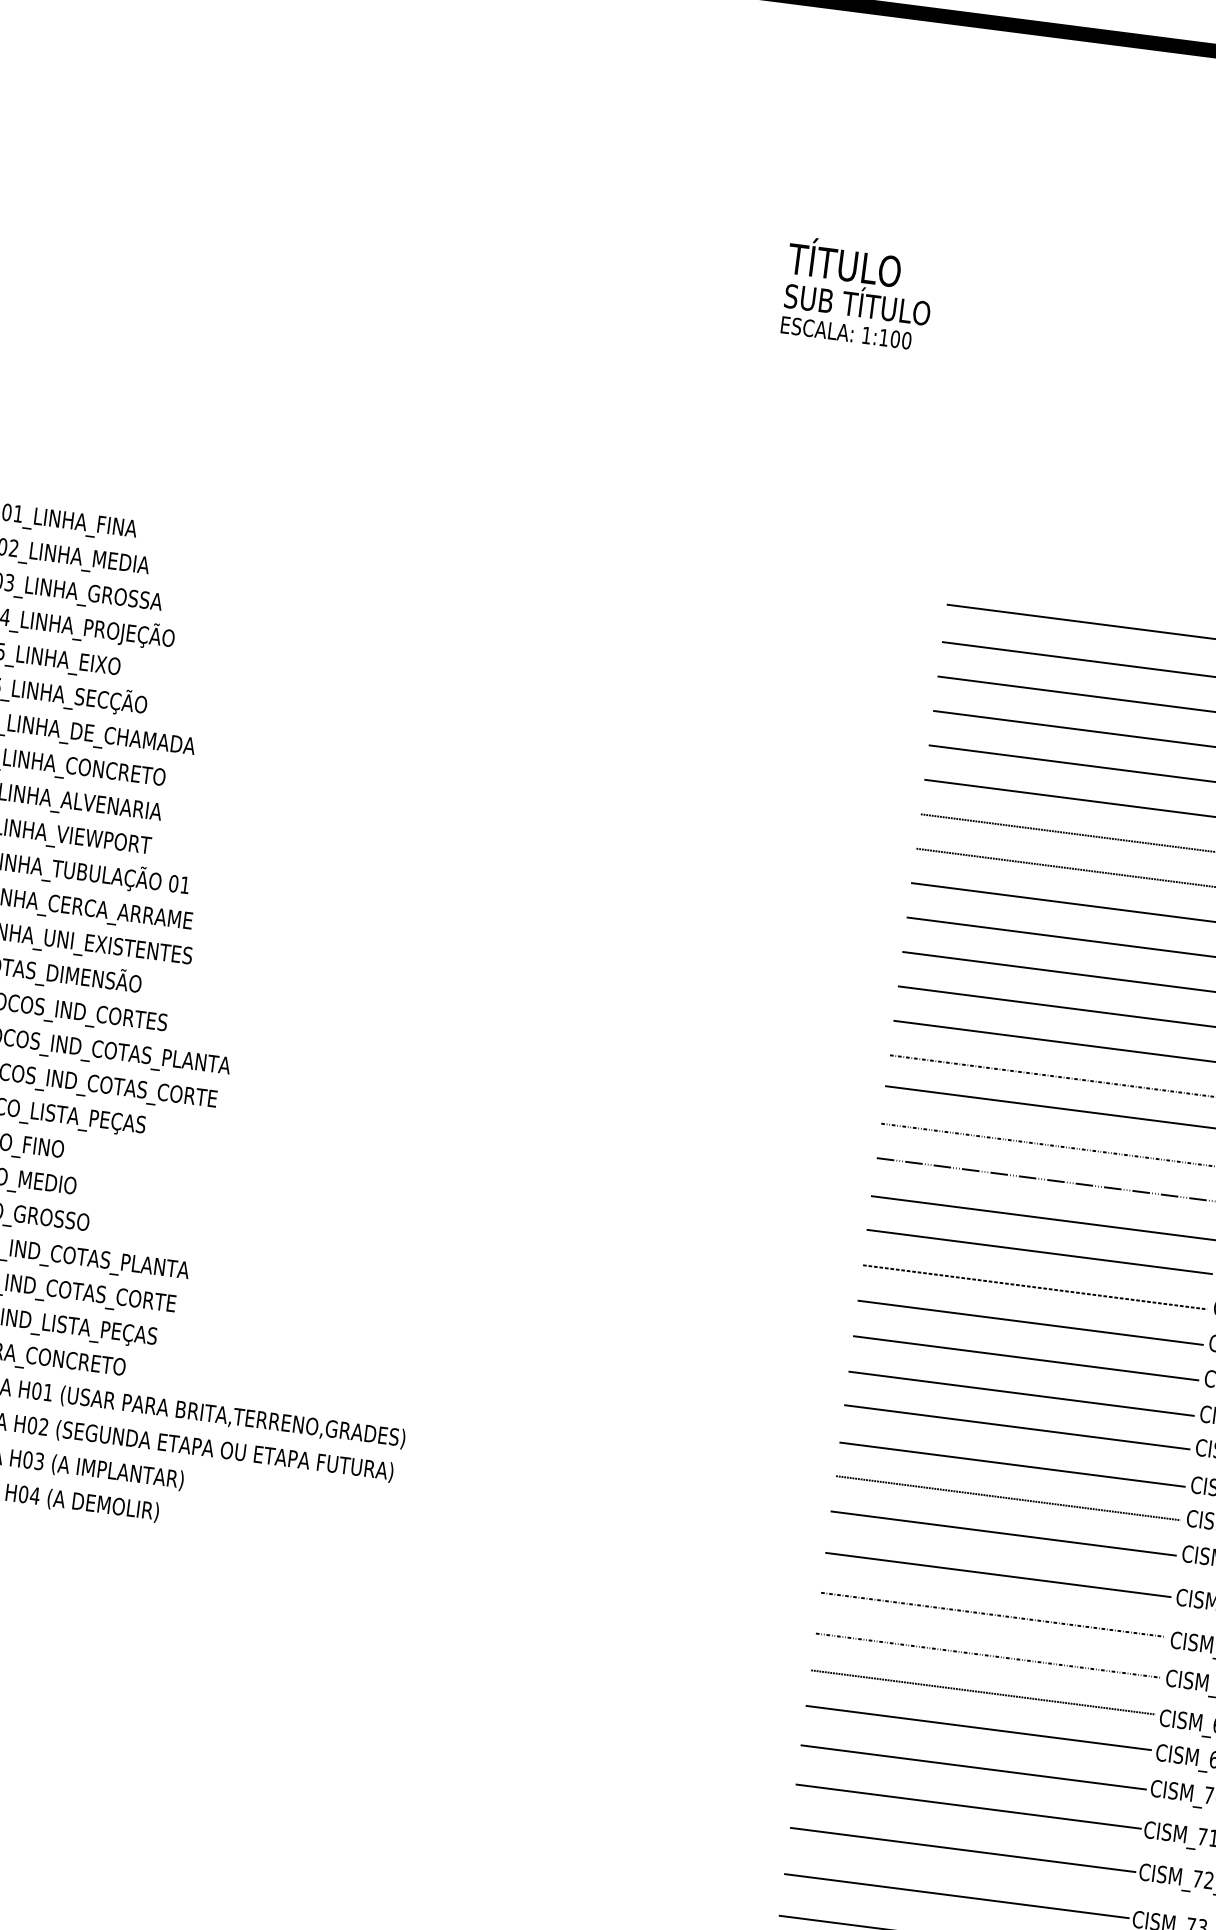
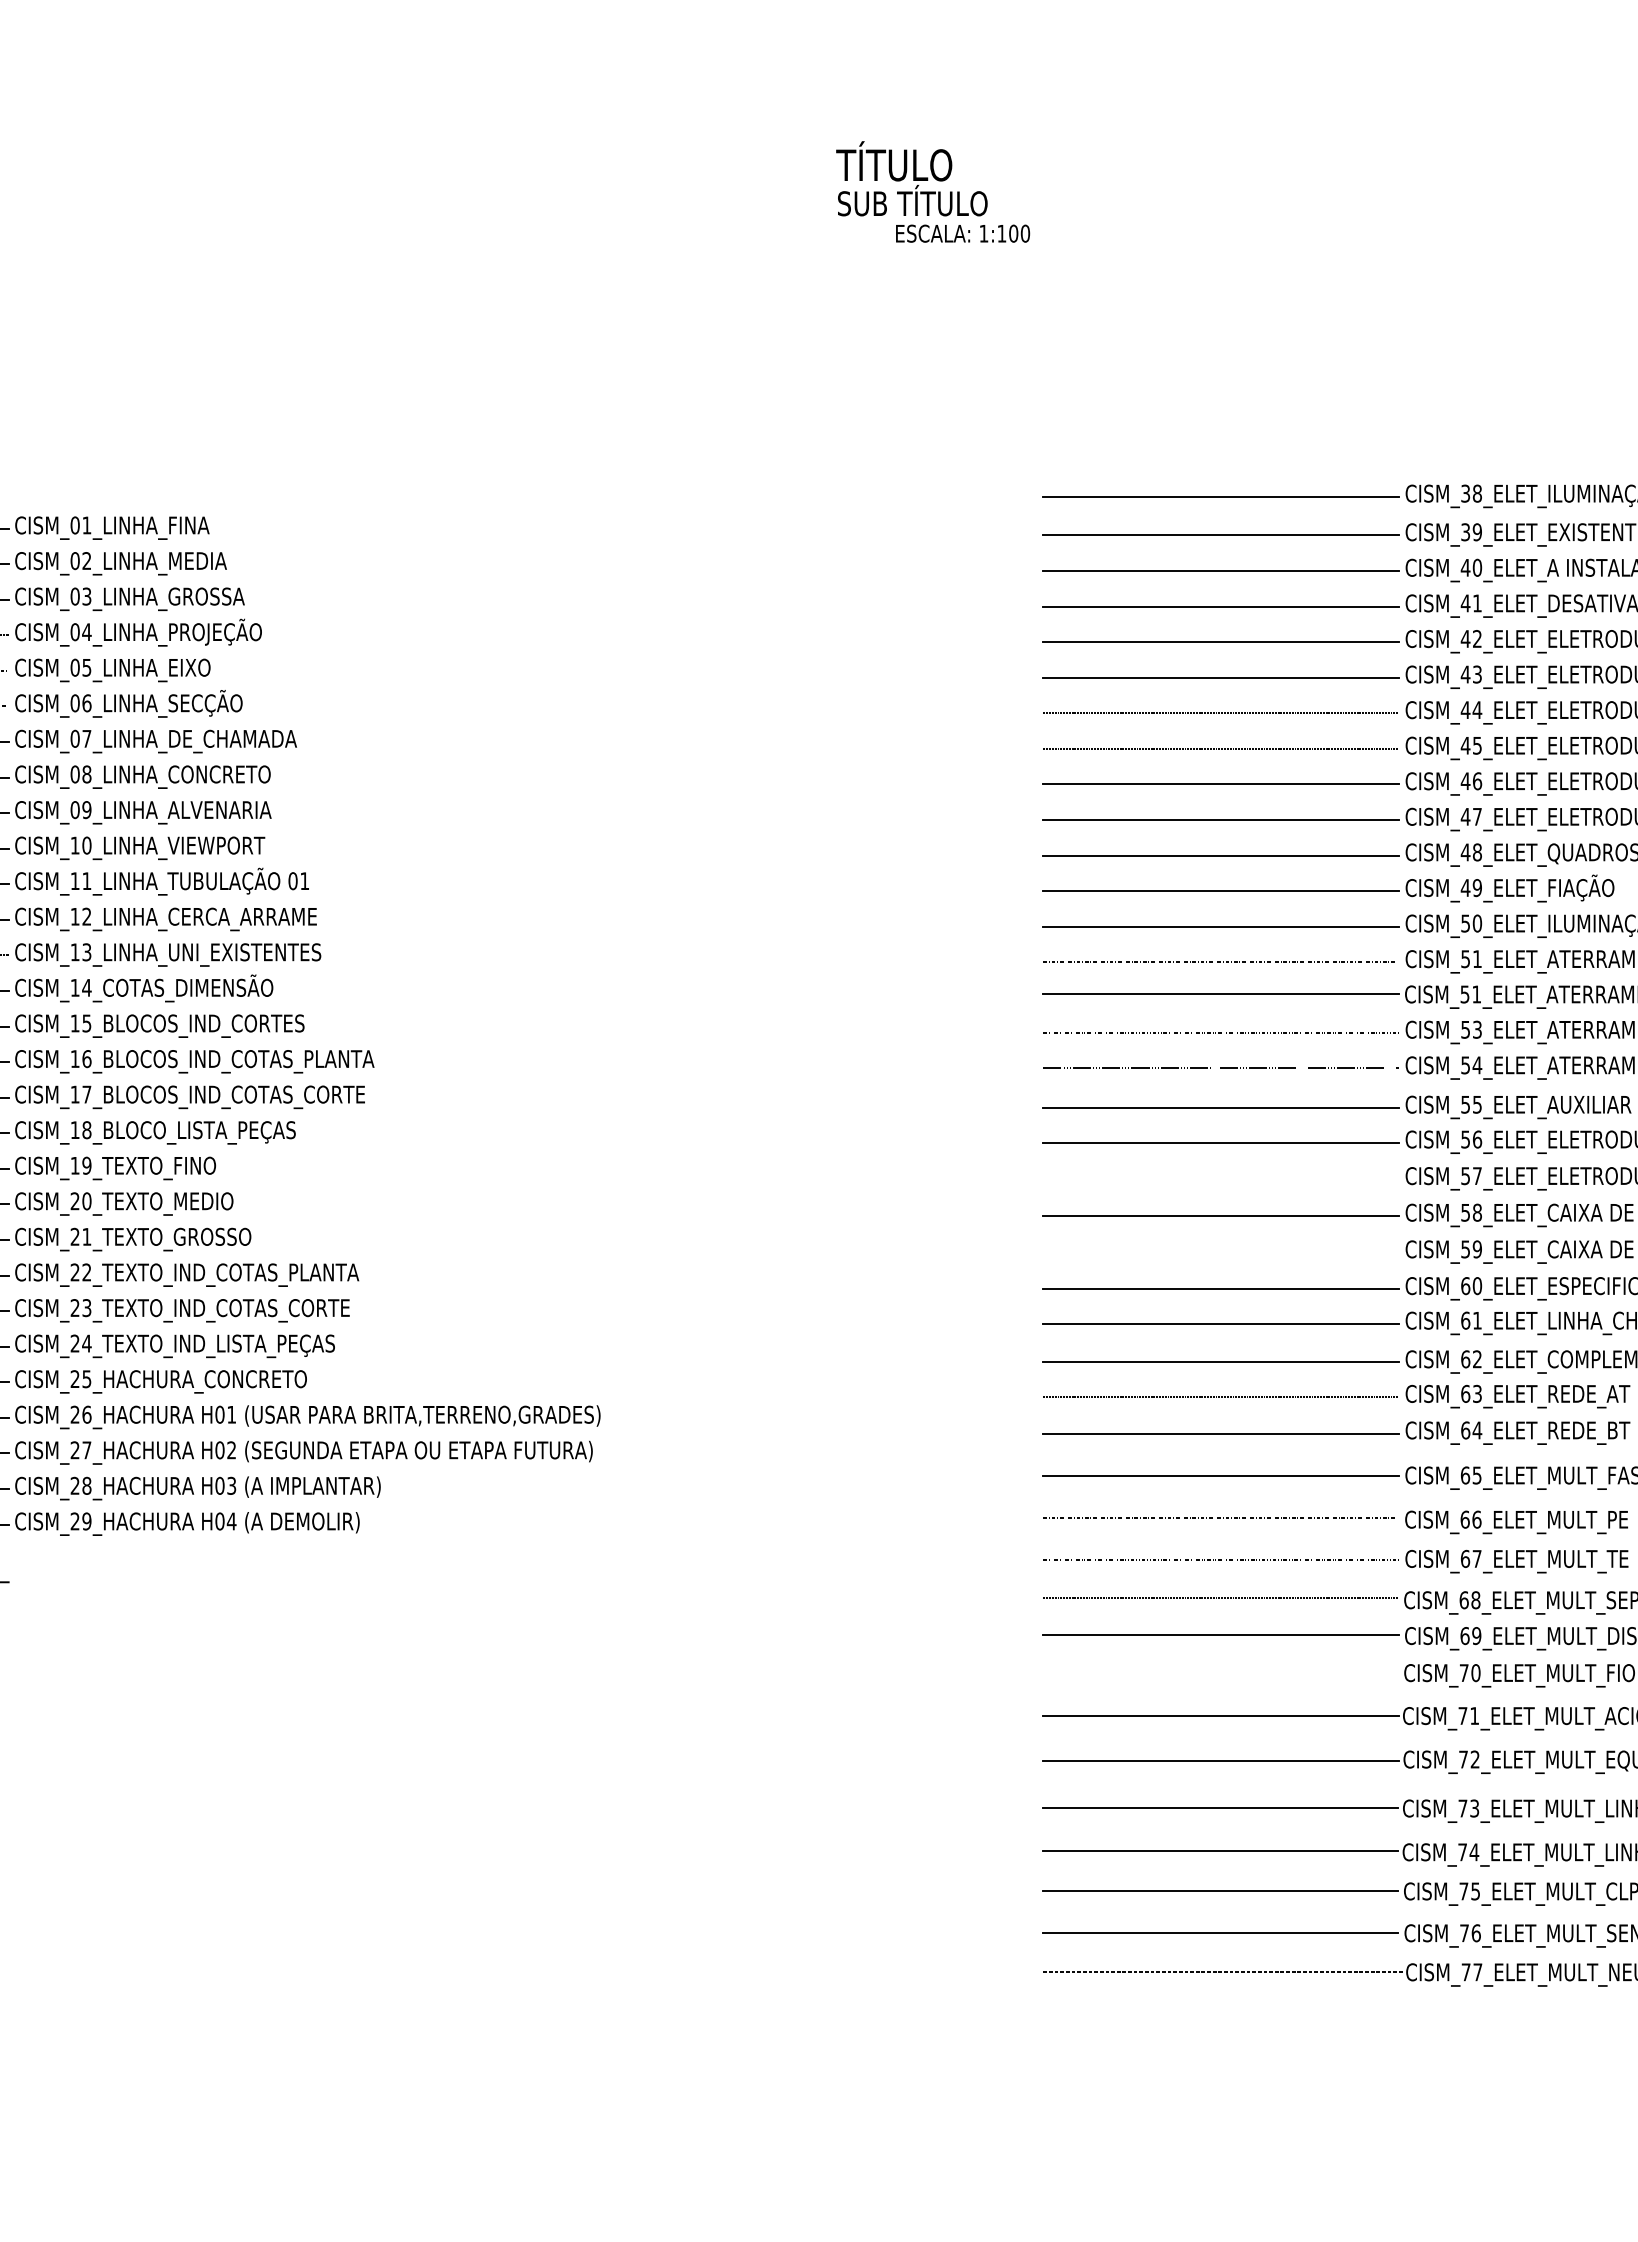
text: (846, 332) -> (963, 233), moved
line: (1035, 1287) -> (1221, 1179), removed
line: (1026, 1358) -> (1221, 1252), removed
line: (973, 1767) -> (1221, 1675), removed

